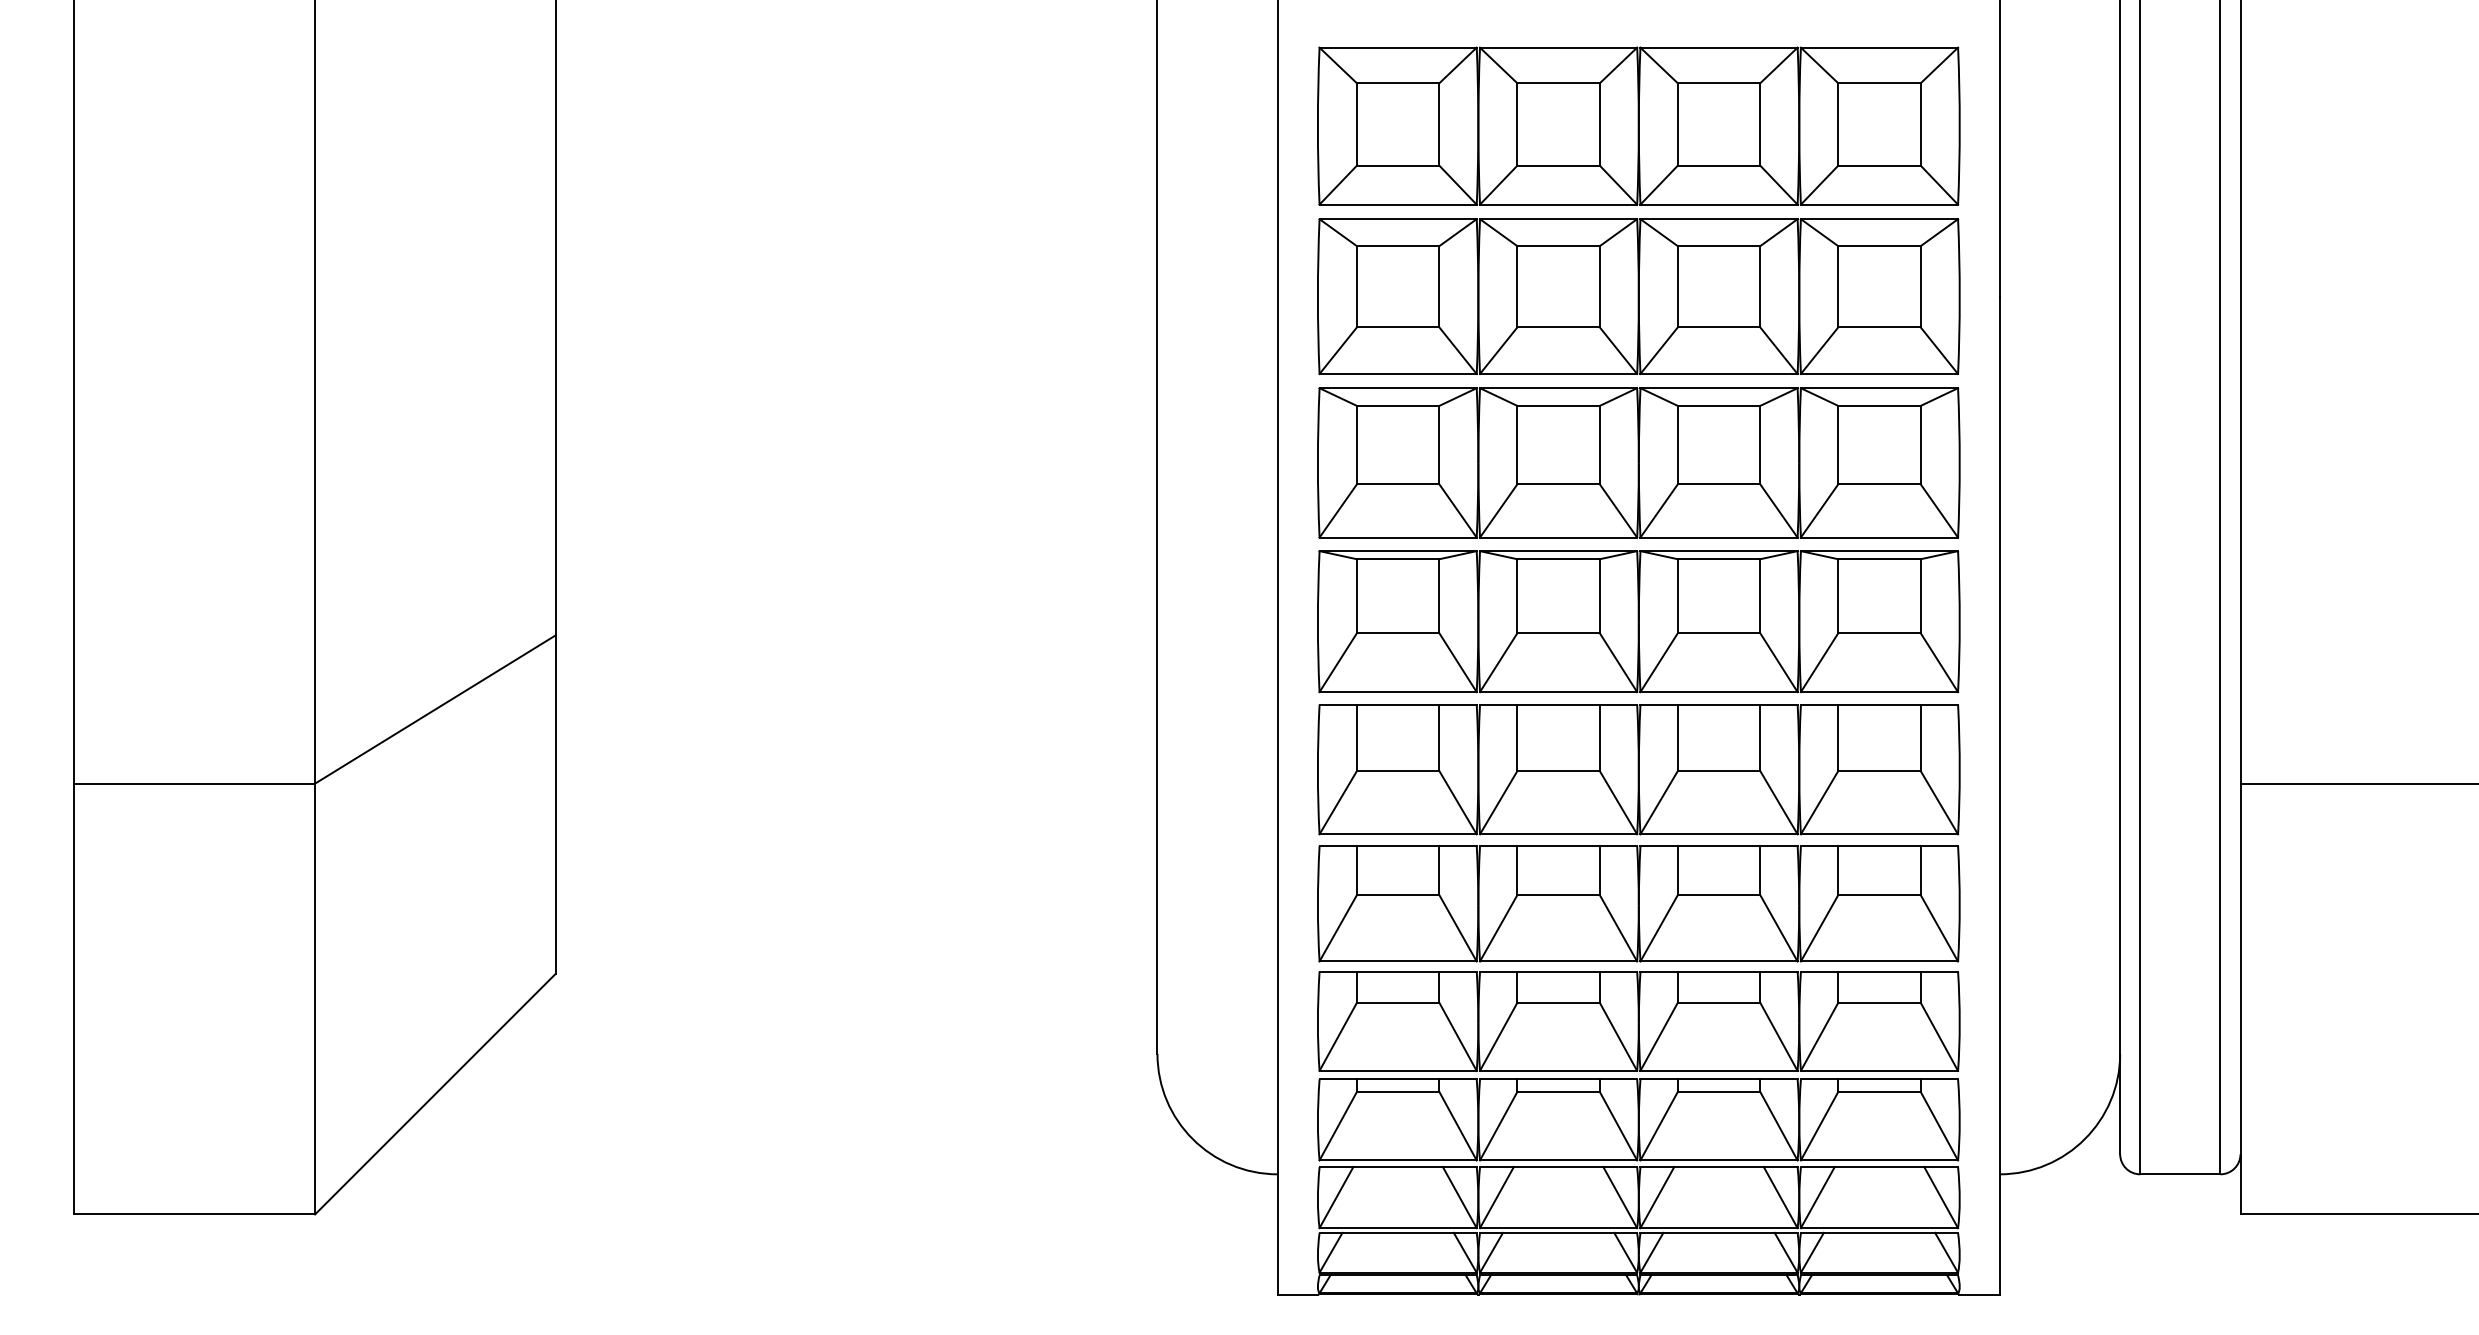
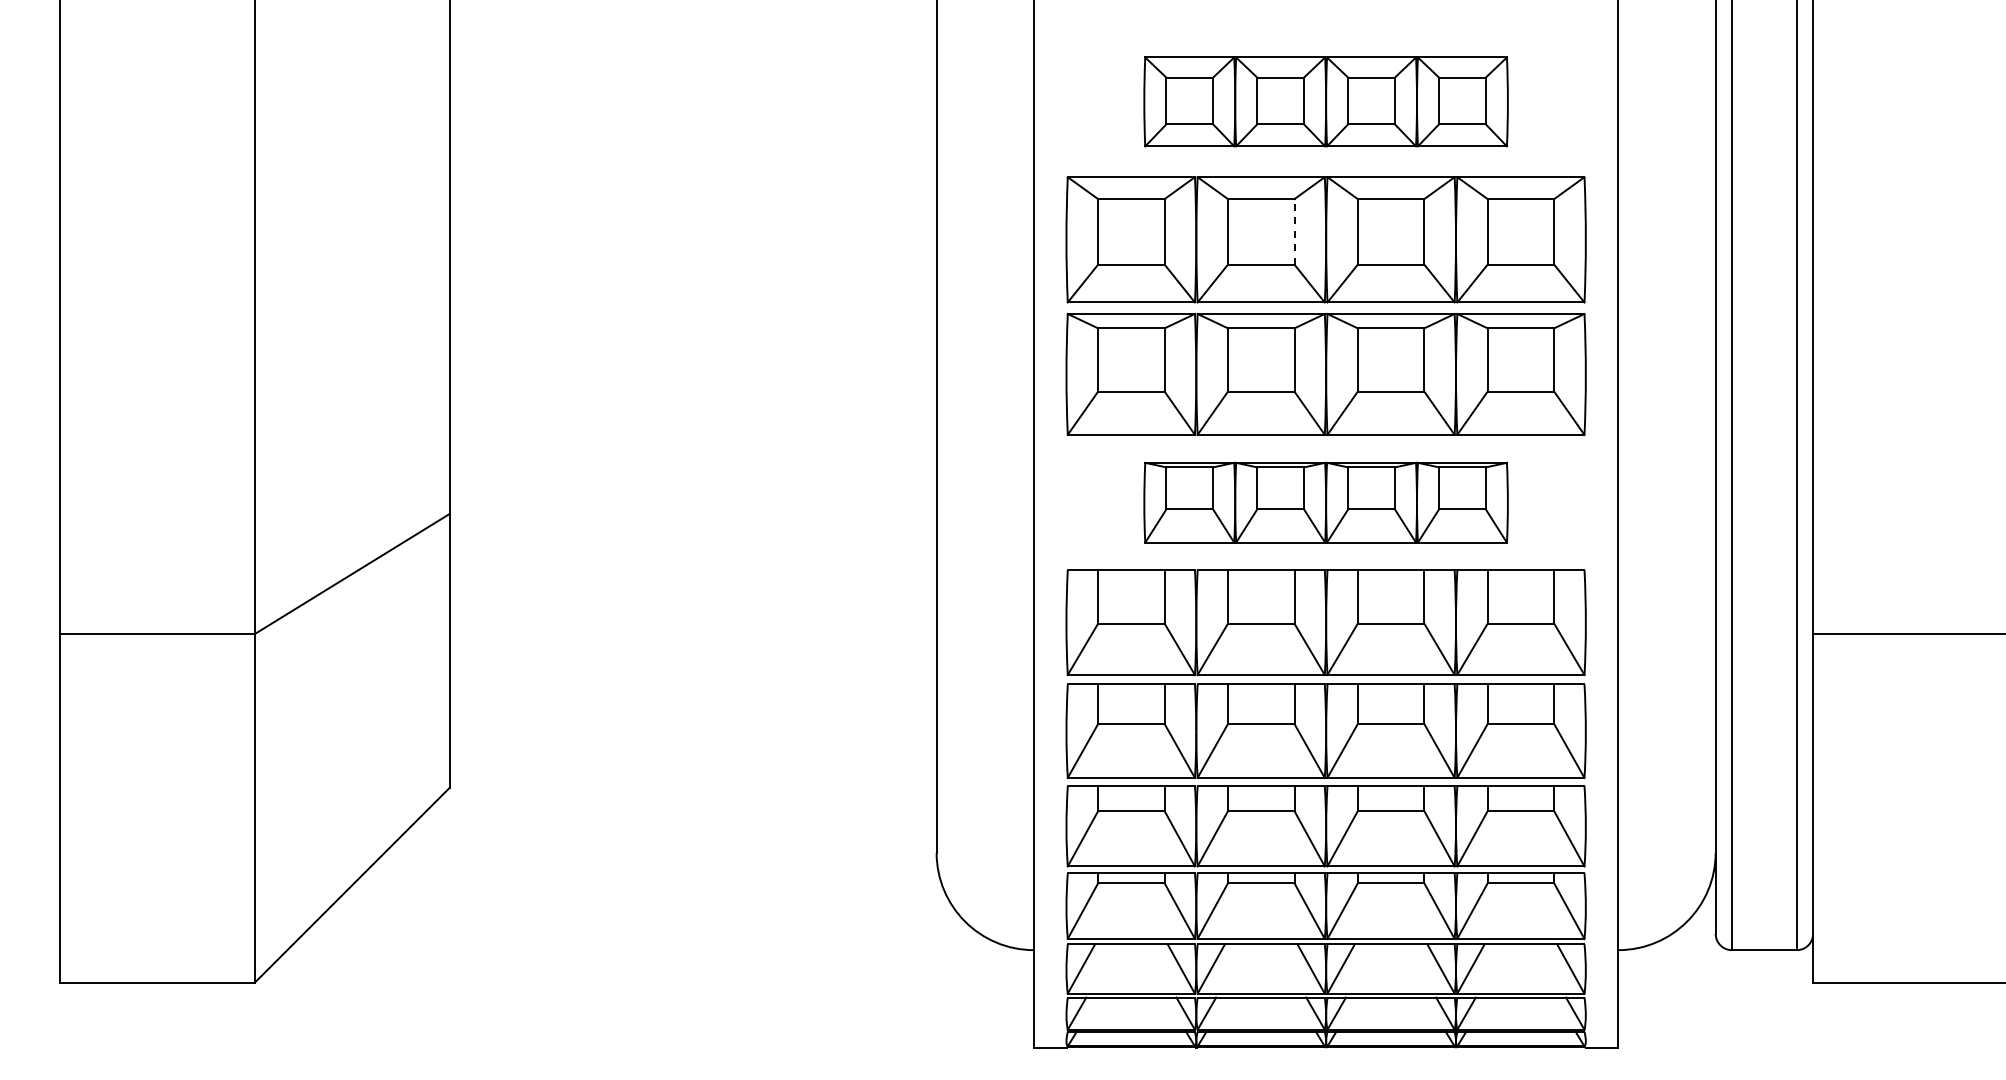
part: (1638, 125) -> (1325, 101), size x0.7
line: (1599, 286) -> (1294, 231), solid -> dashed
part: (1638, 621) -> (1325, 502), size x0.7

